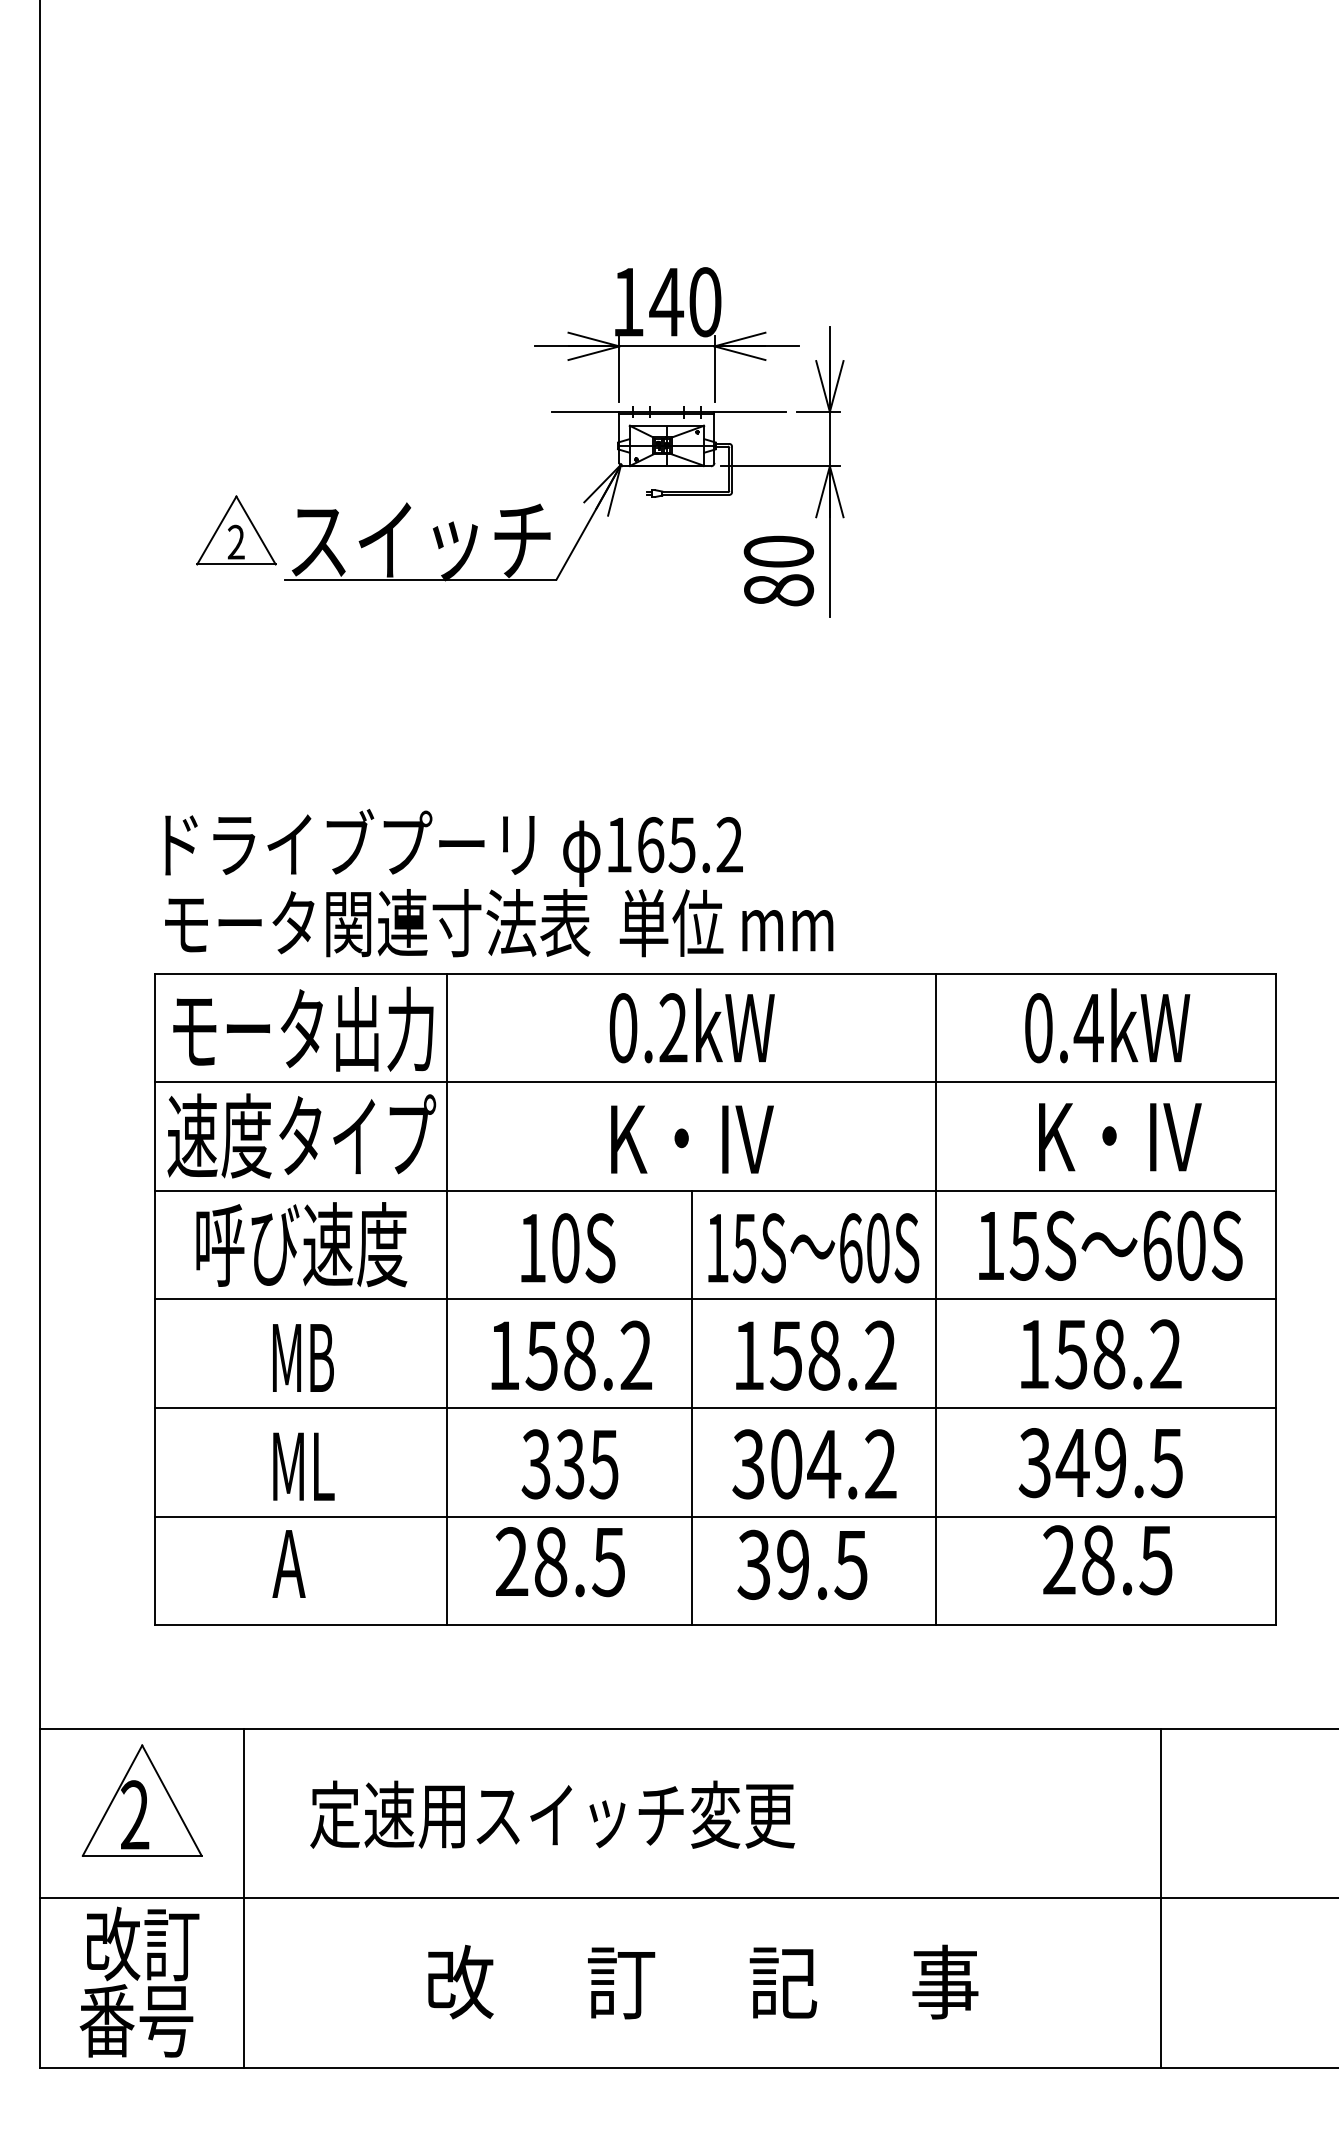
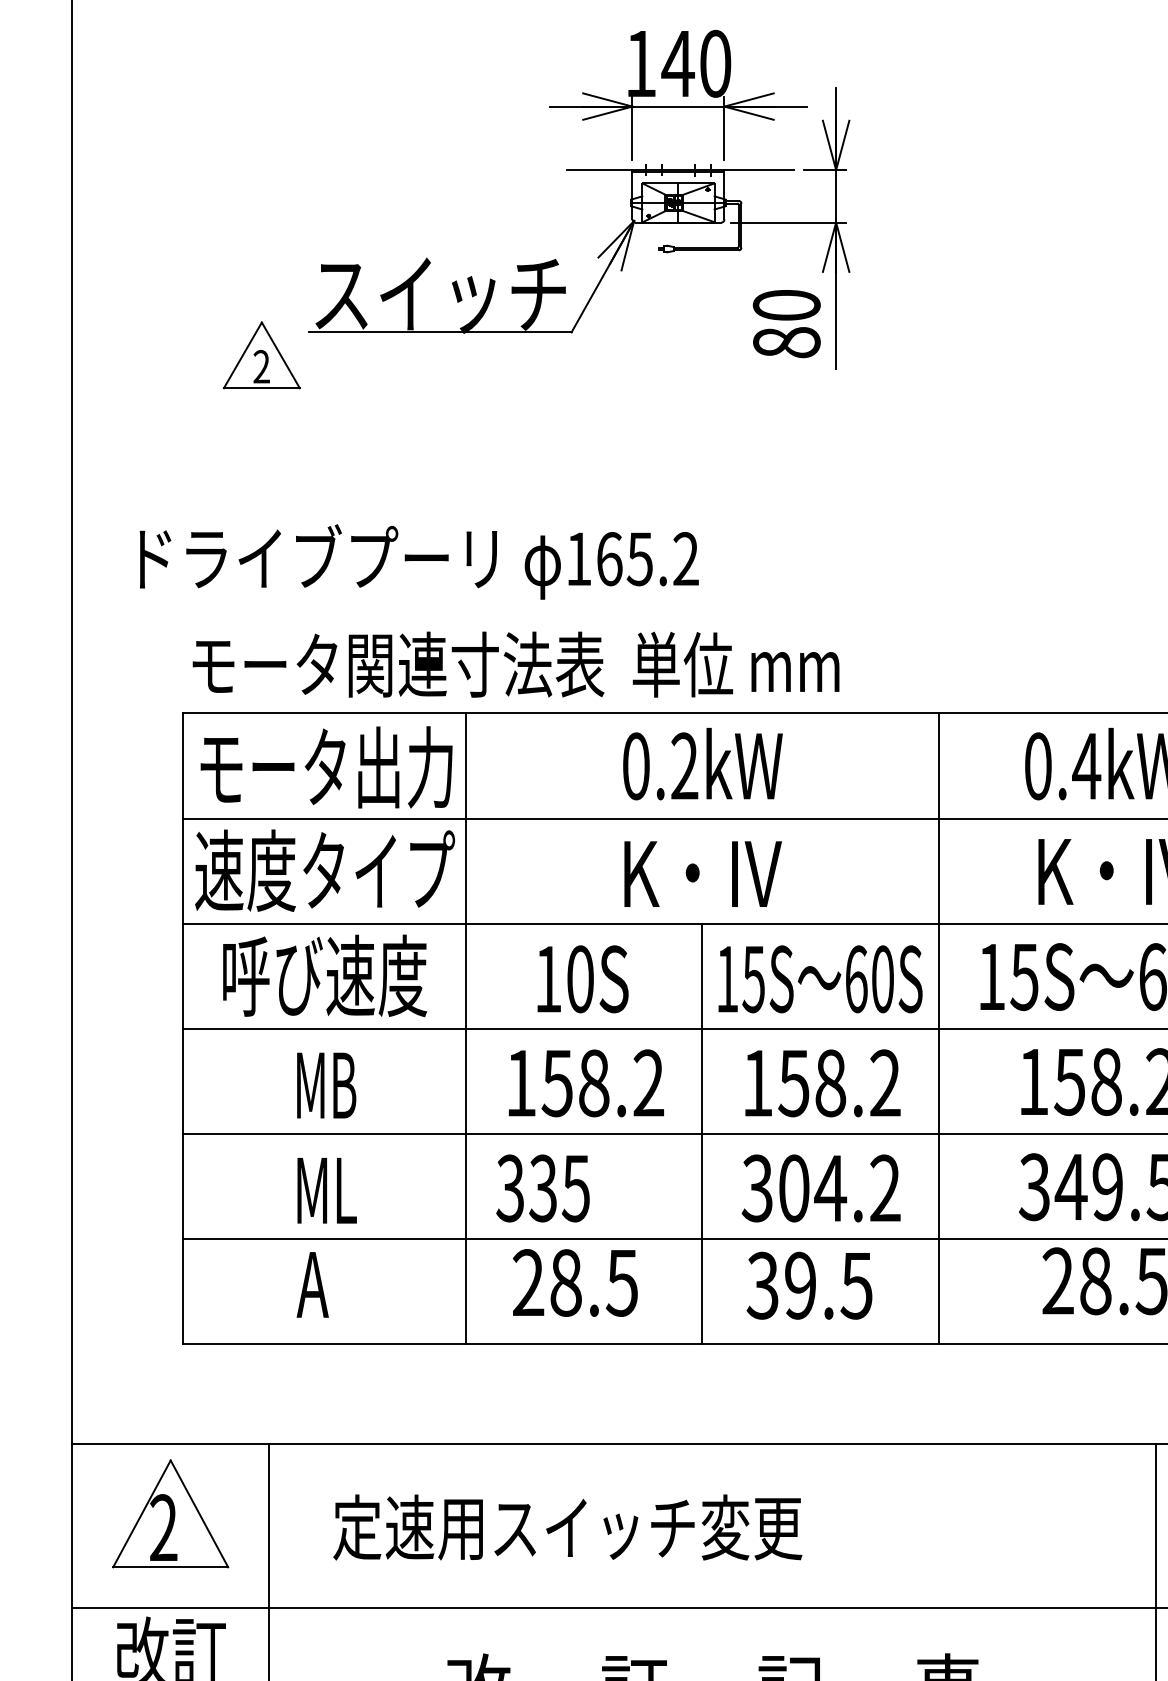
part: (236, 530) -> (261, 355), moved
text: (453, 847) -> (418, 561), moved
text: (569, 1464) -> (542, 1188), moved

